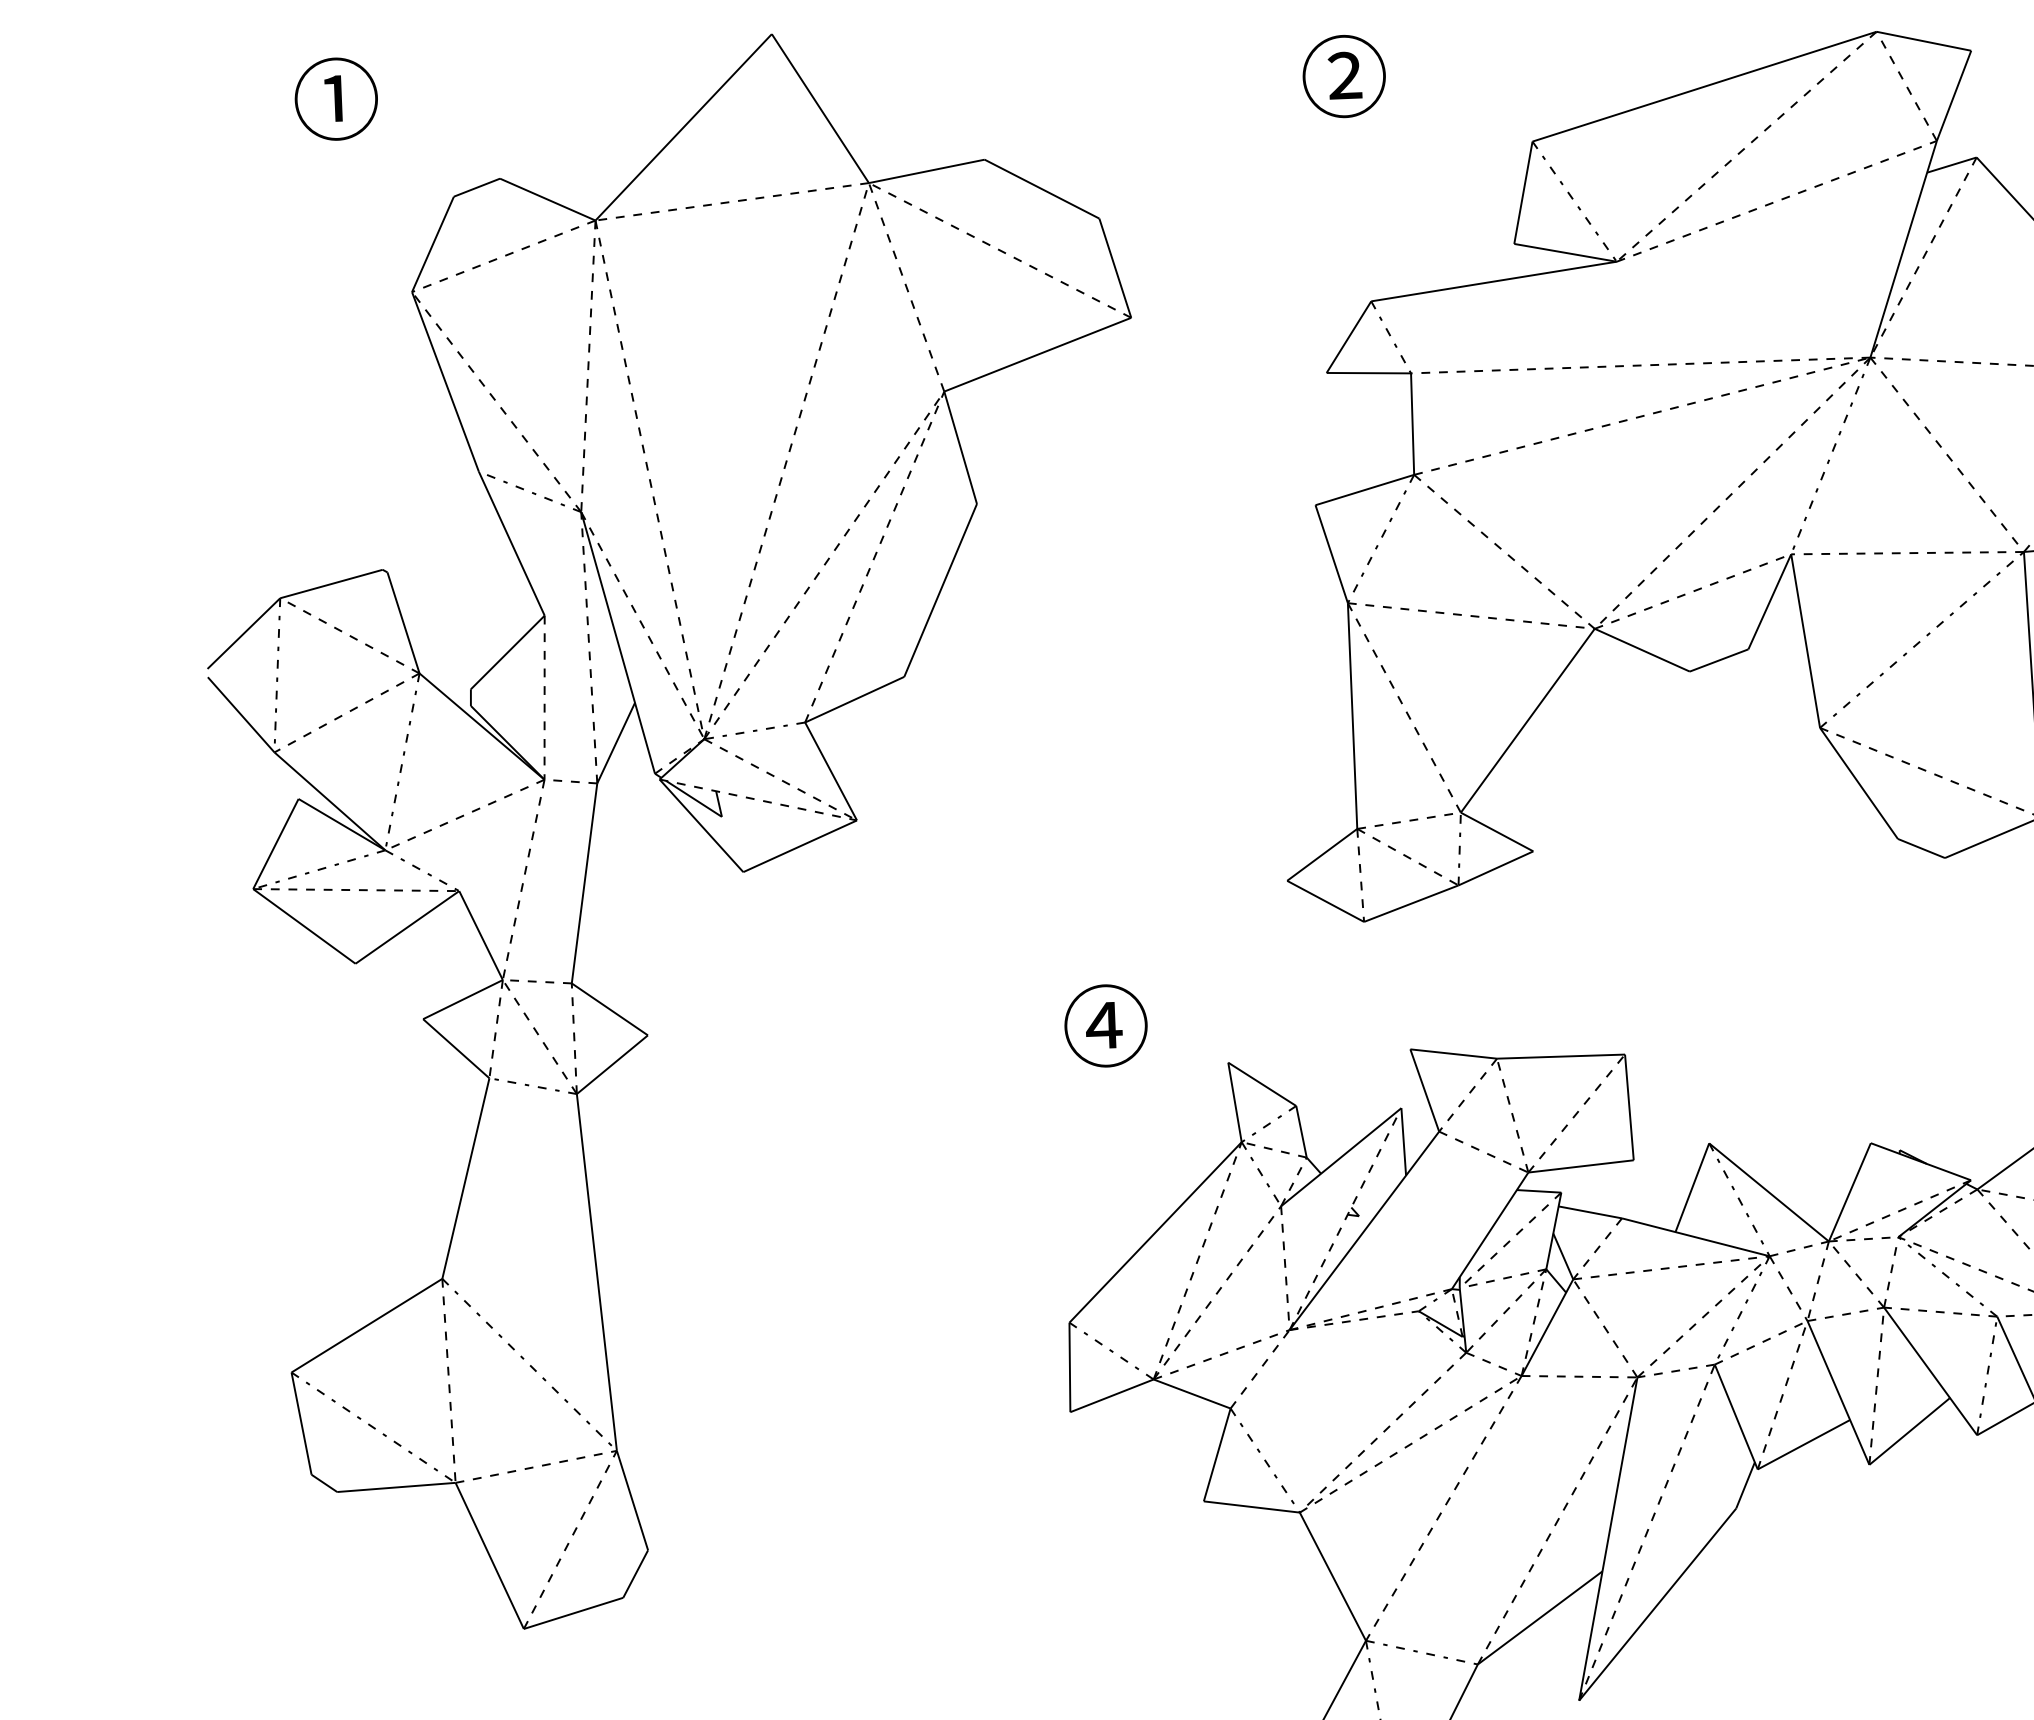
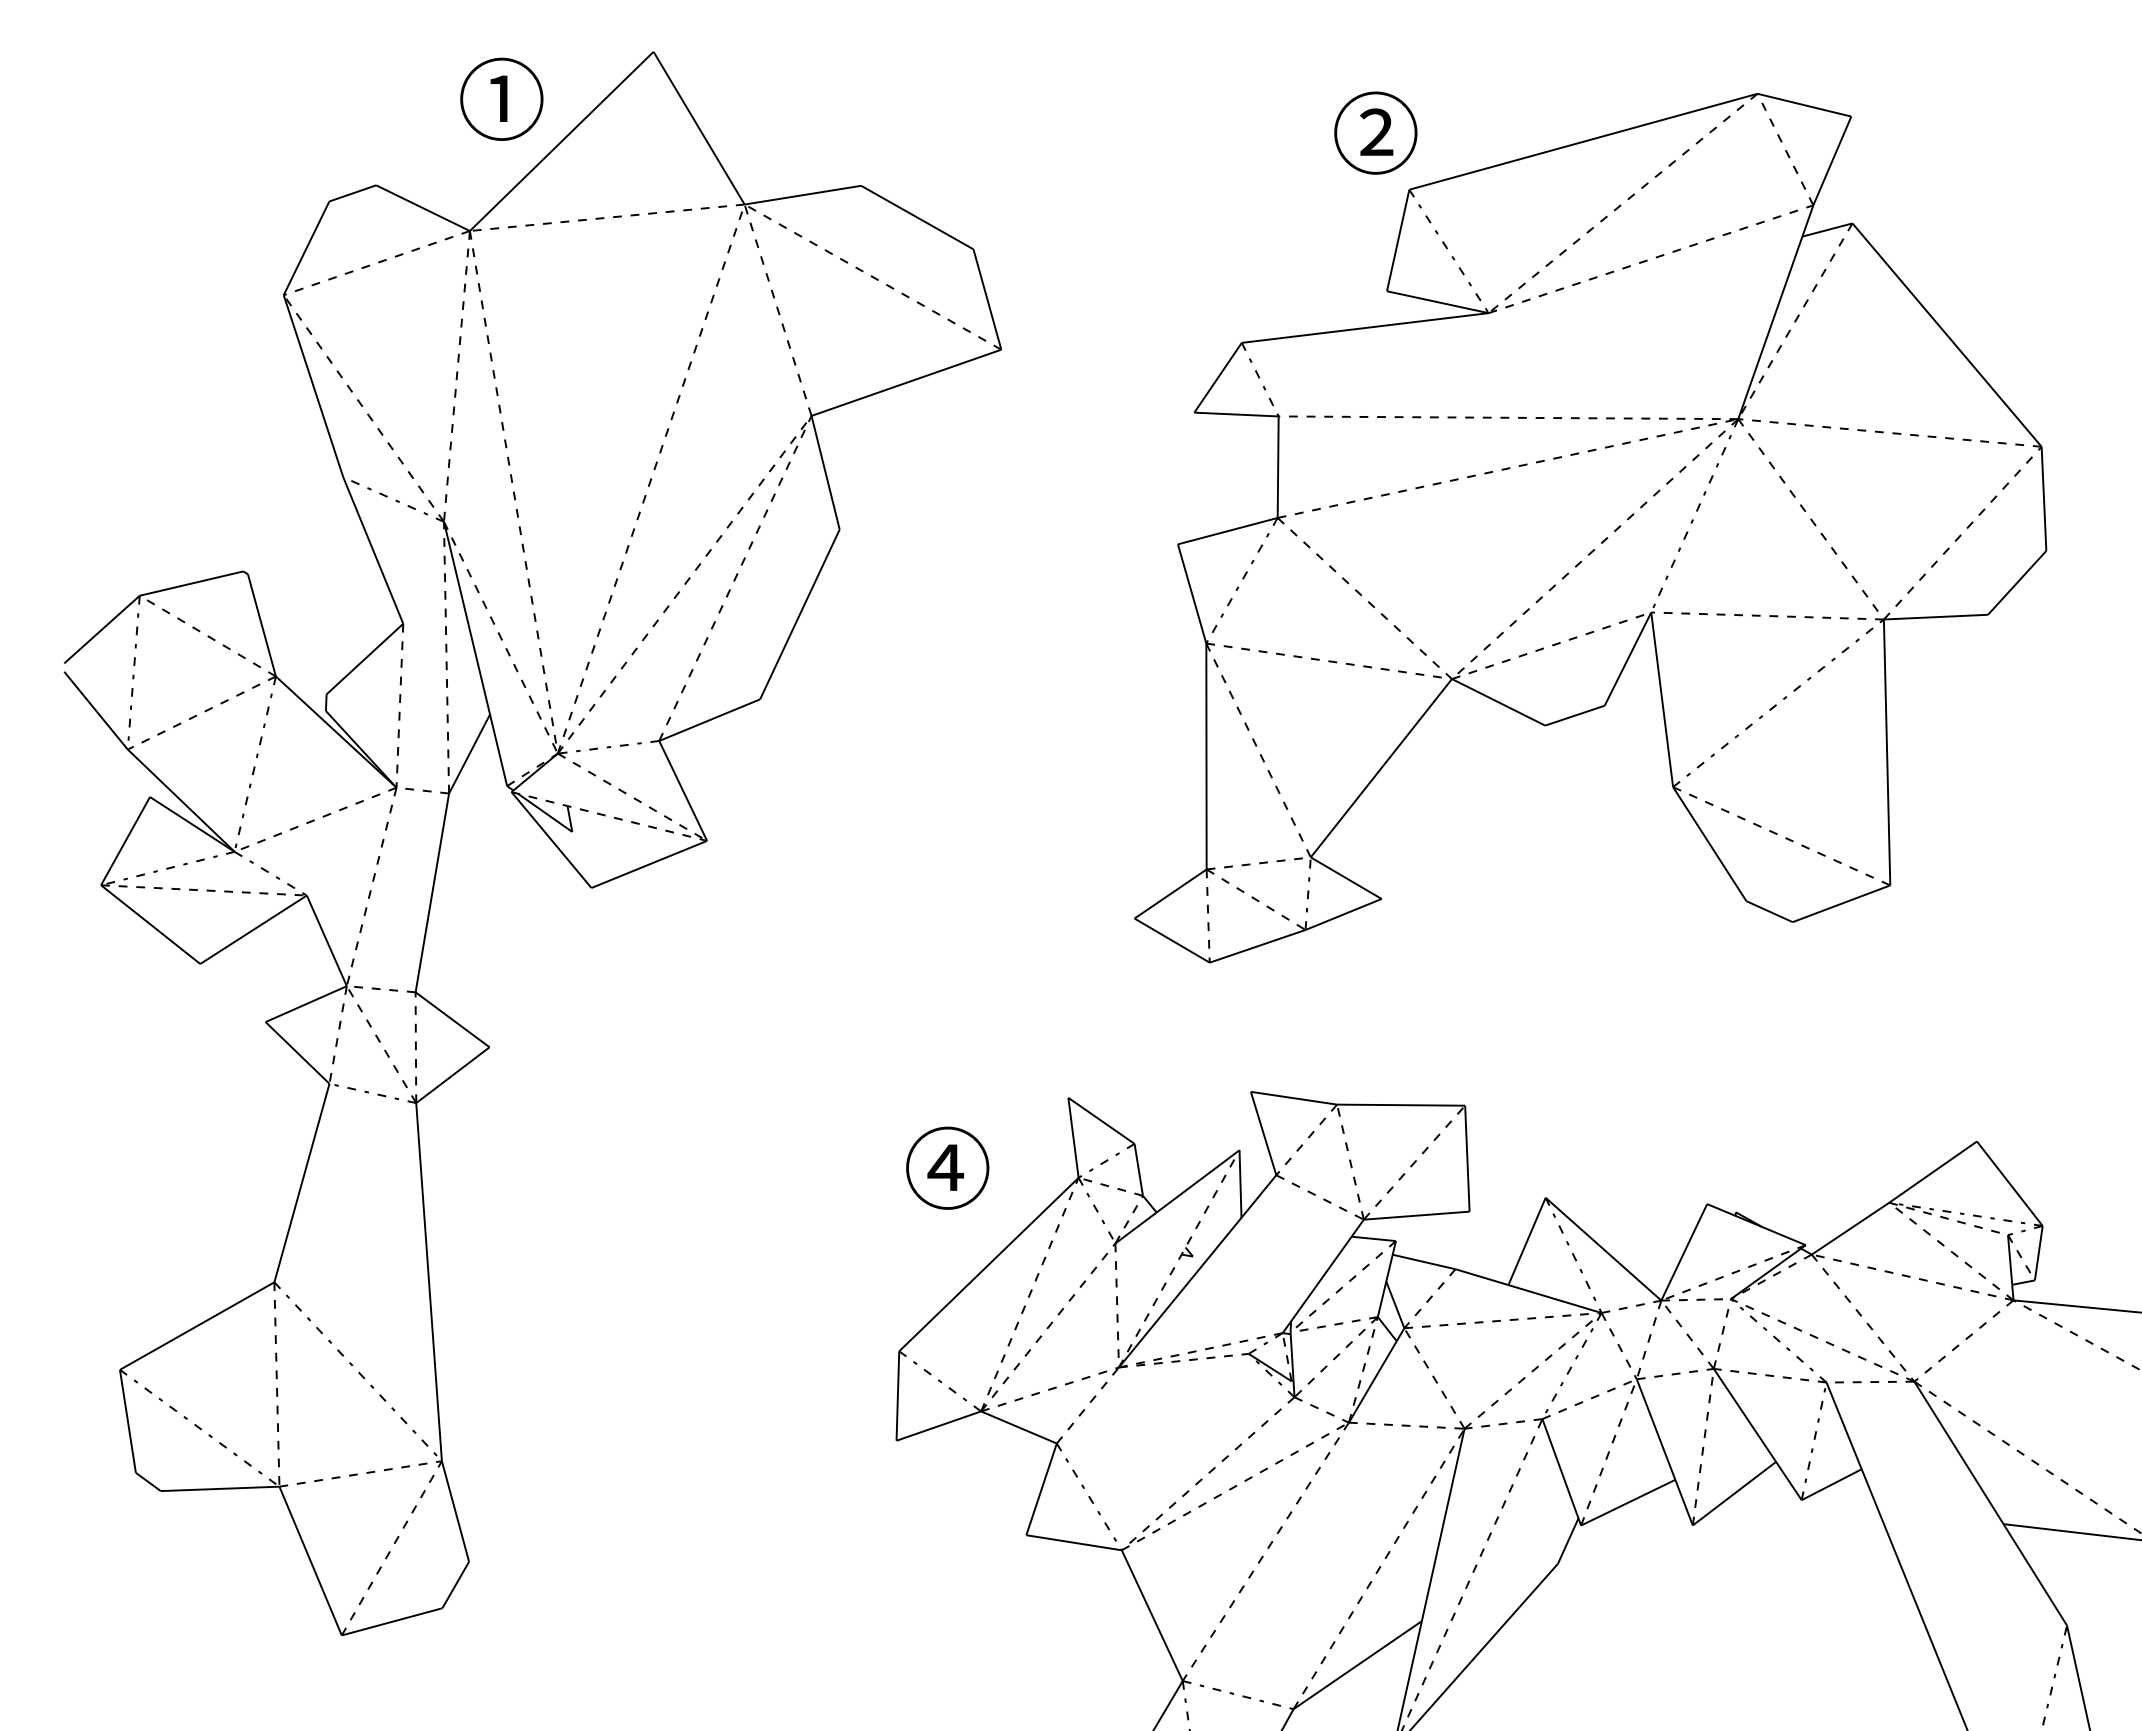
text: (1343, 75) -> (1375, 132), moved
text: (335, 98) -> (501, 98), moved
text: (1105, 1025) -> (947, 1167), moved

